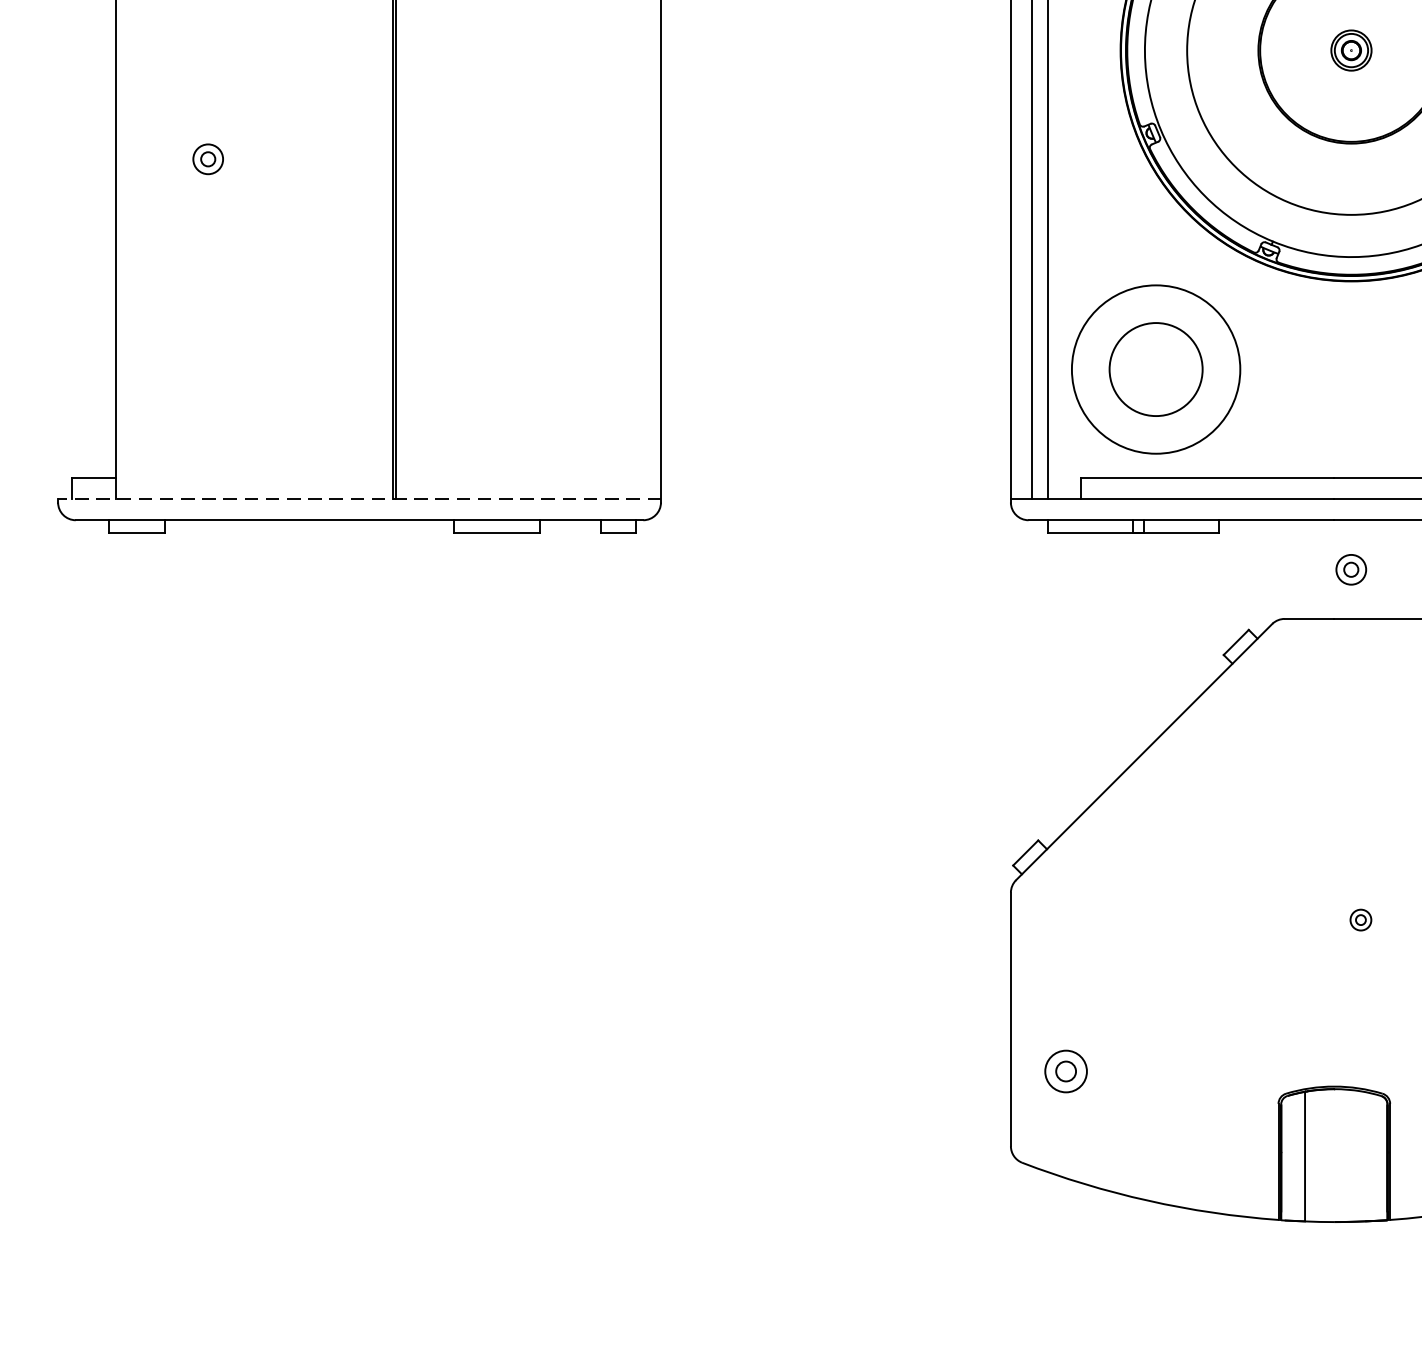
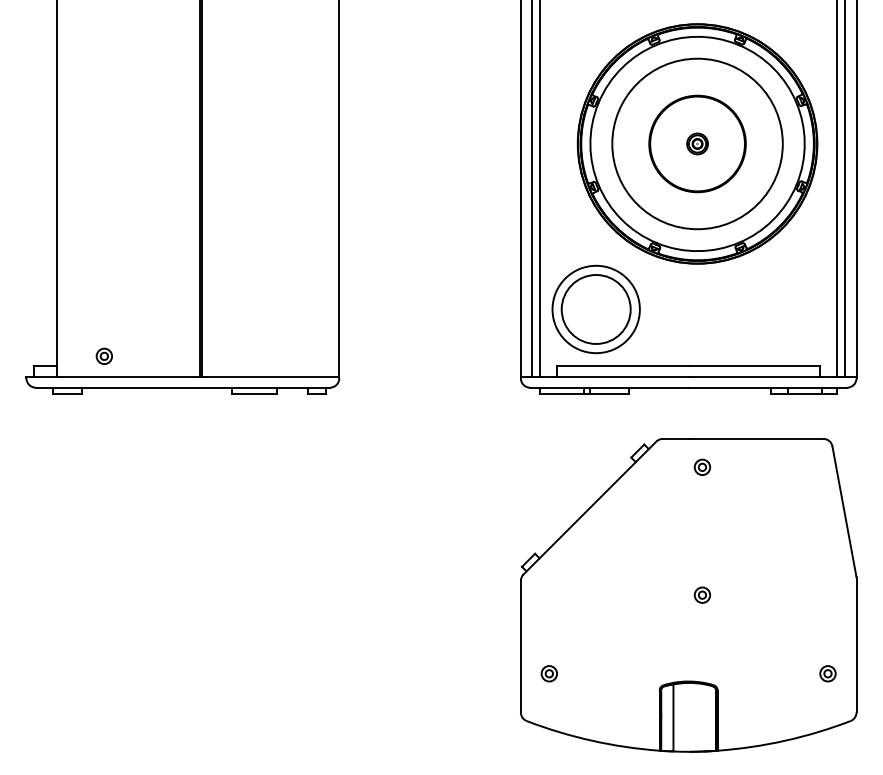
part: (206, 157) -> (103, 355), moved
circle: (1154, 369) -> (595, 309), size x1.43
line: (358, 498) -> (182, 376), dashed -> solid
part: (1351, 568) -> (702, 466), moved
part: (1360, 918) -> (702, 594), size x1.43
part: (1064, 1071) -> (548, 673), size x0.71

